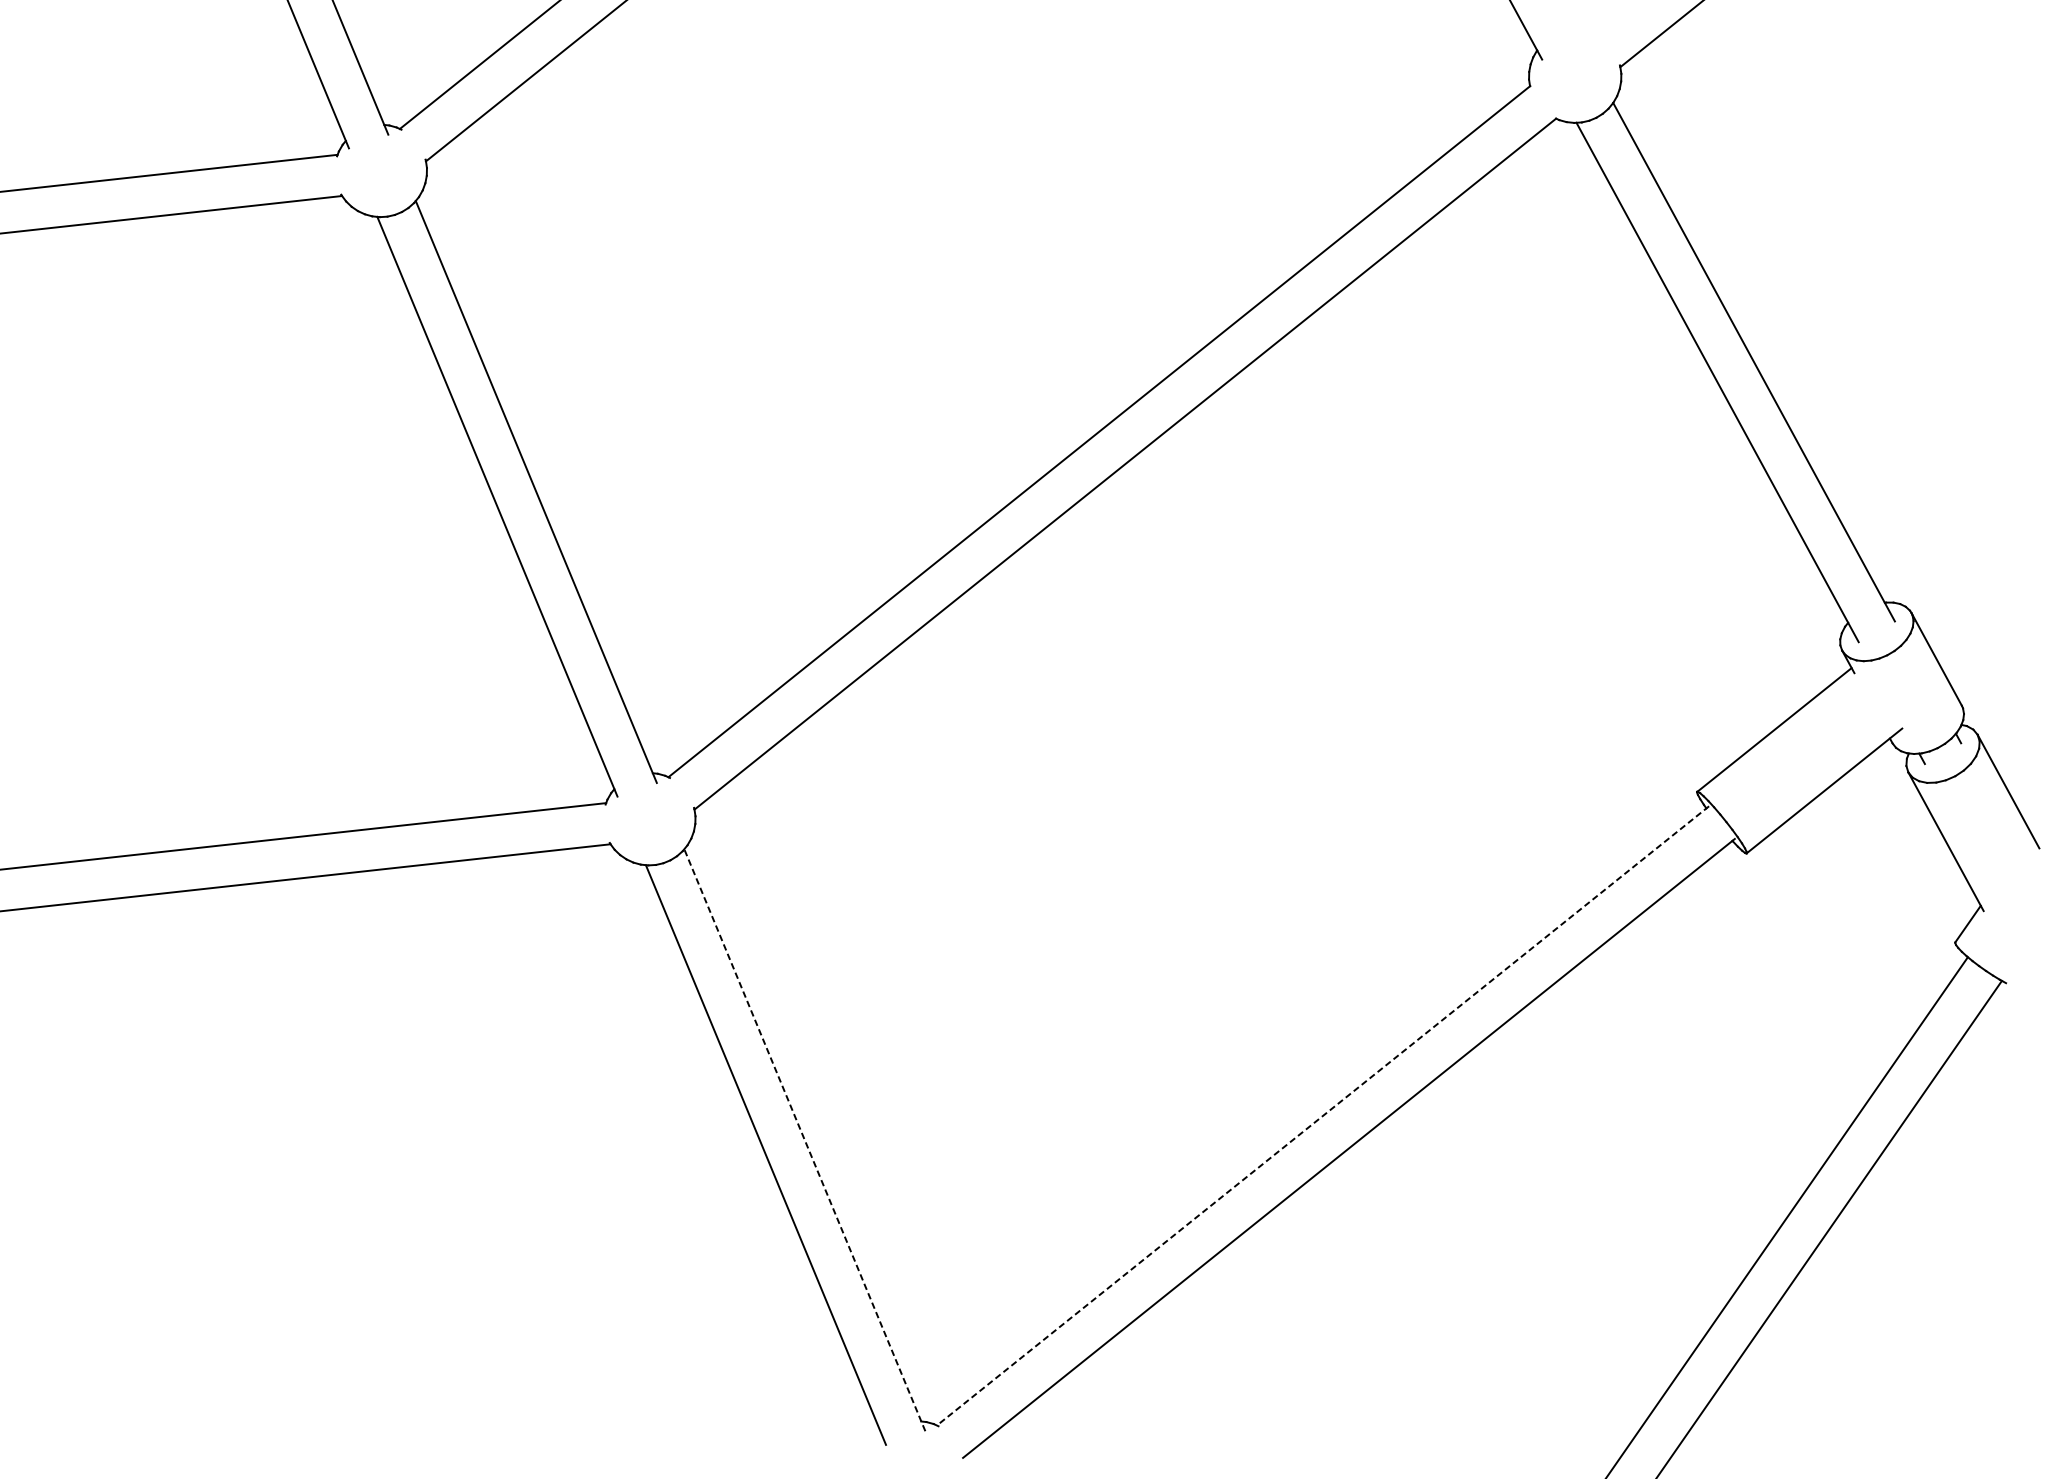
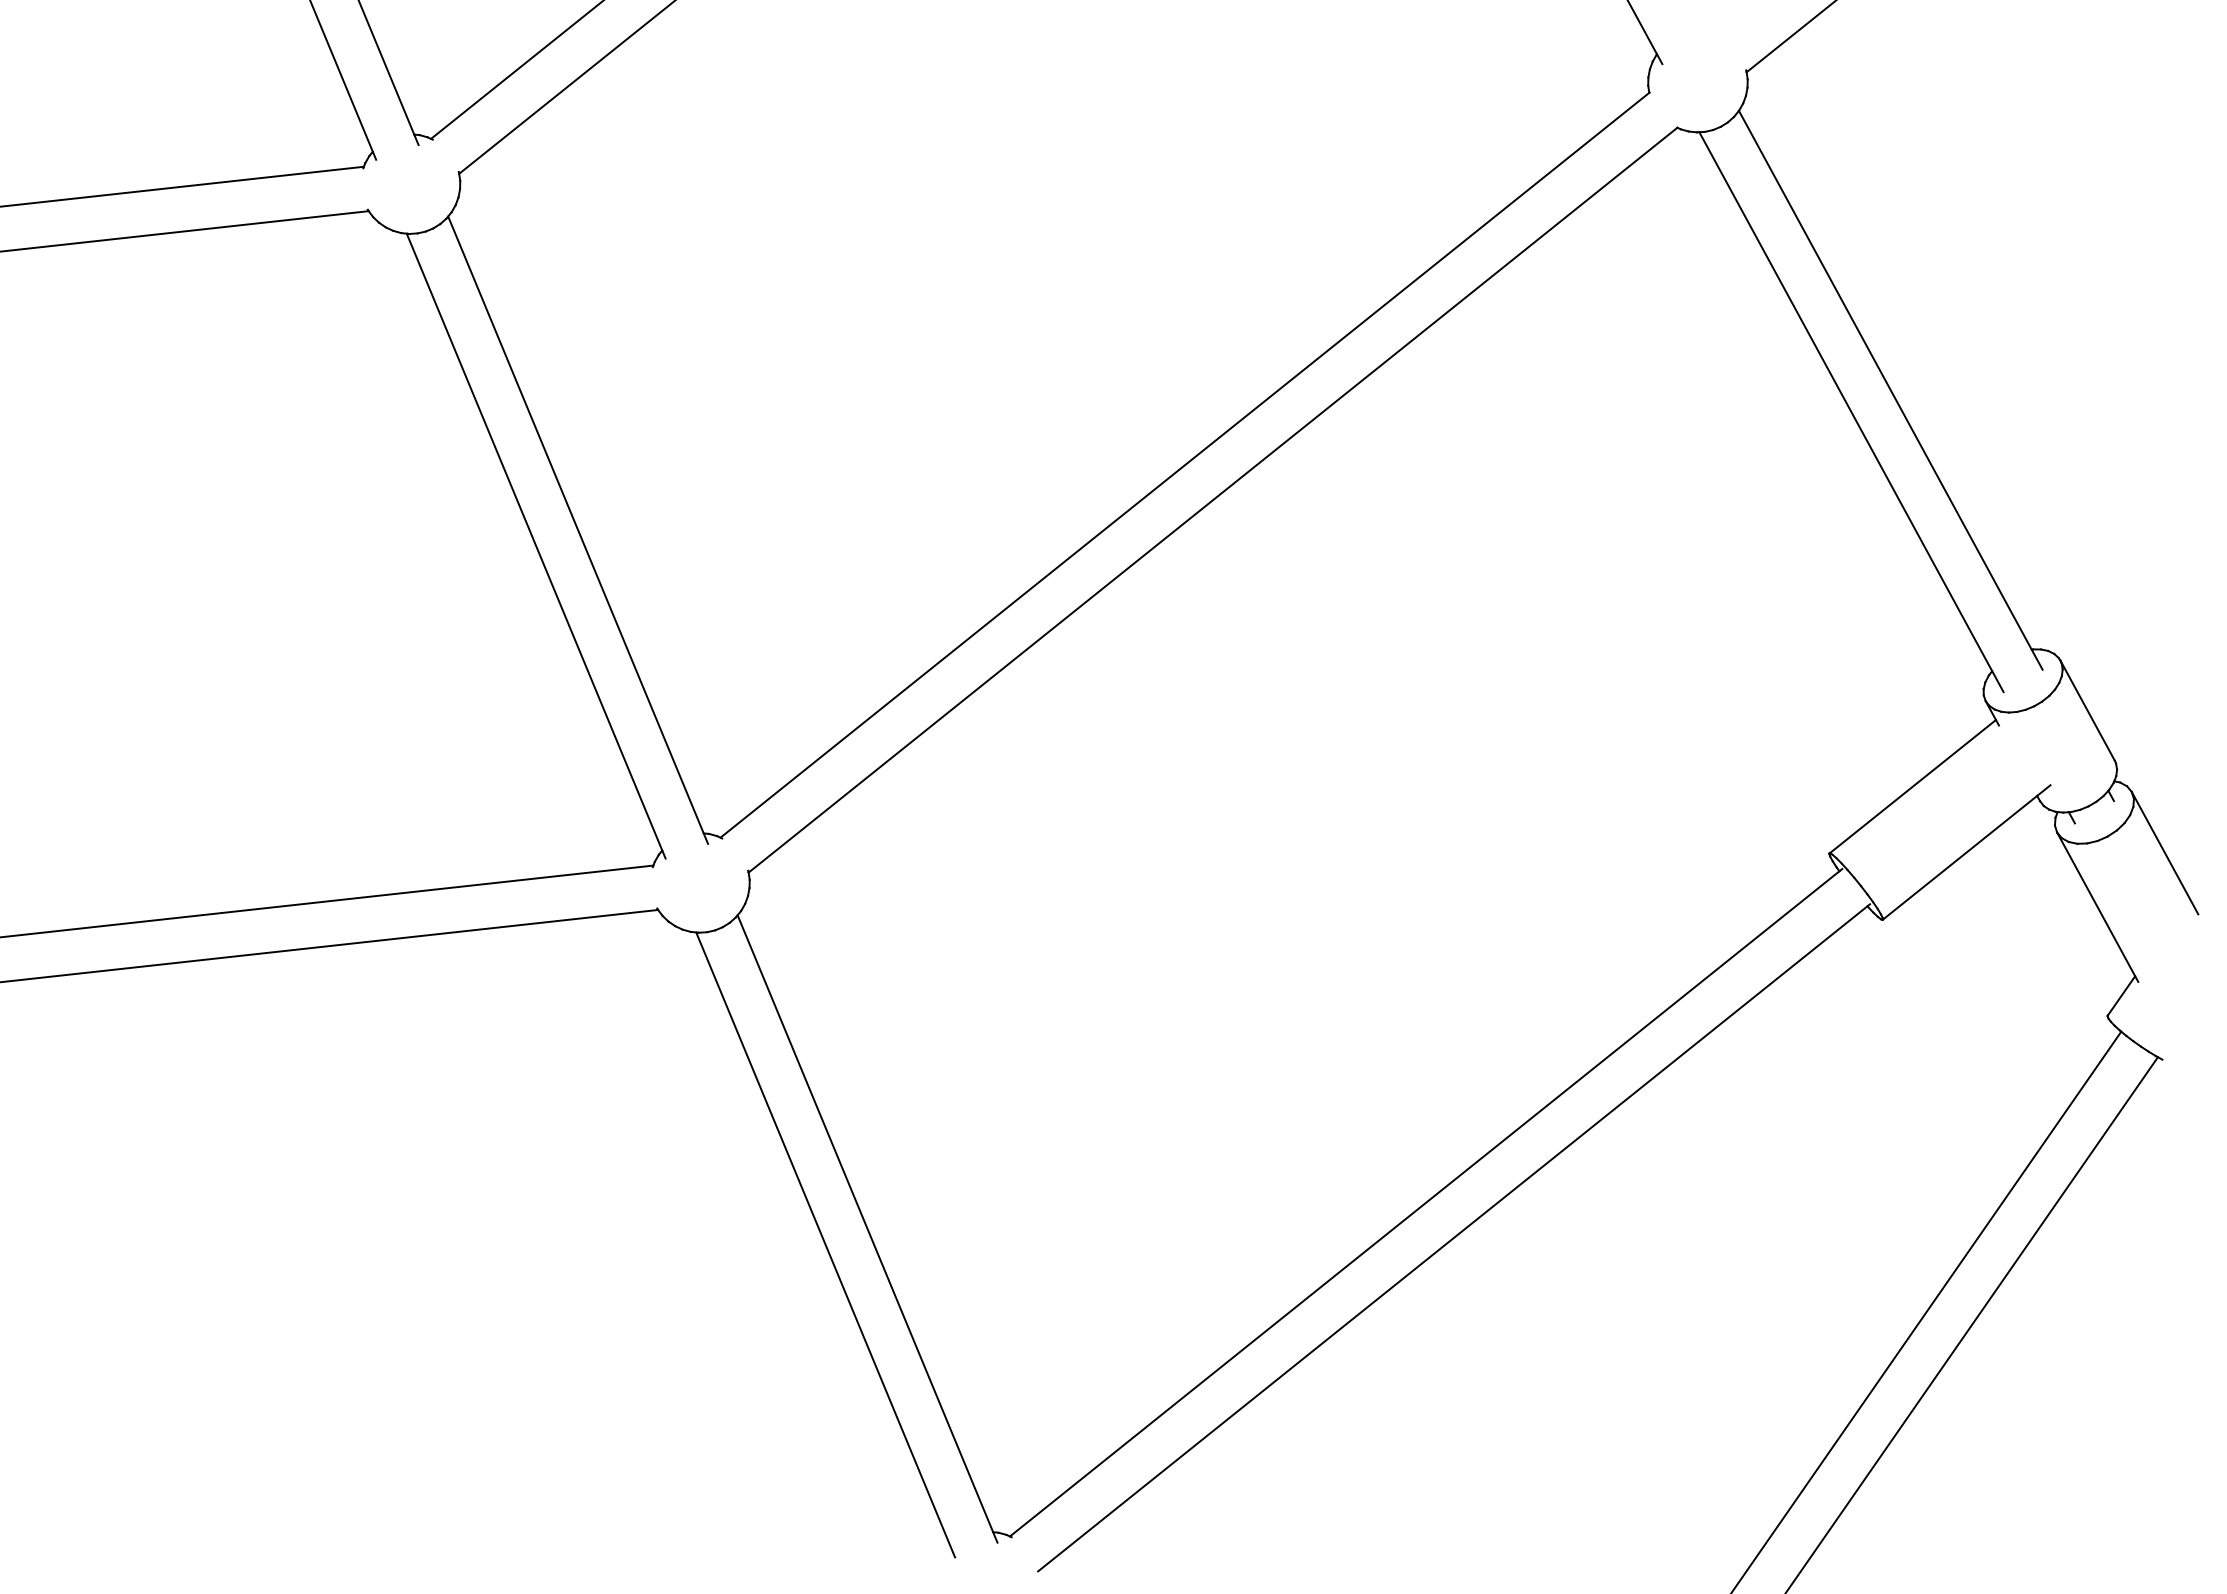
line: (1322, 1116) -> (1425, 1203), dashed -> solid
line: (804, 1139) -> (867, 1228), dashed -> solid

